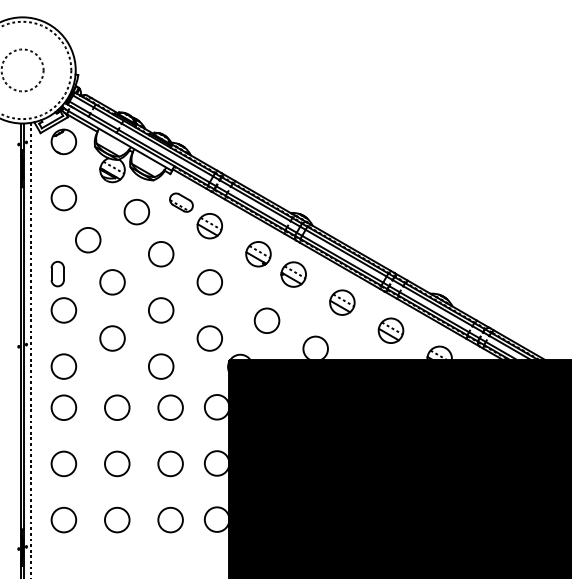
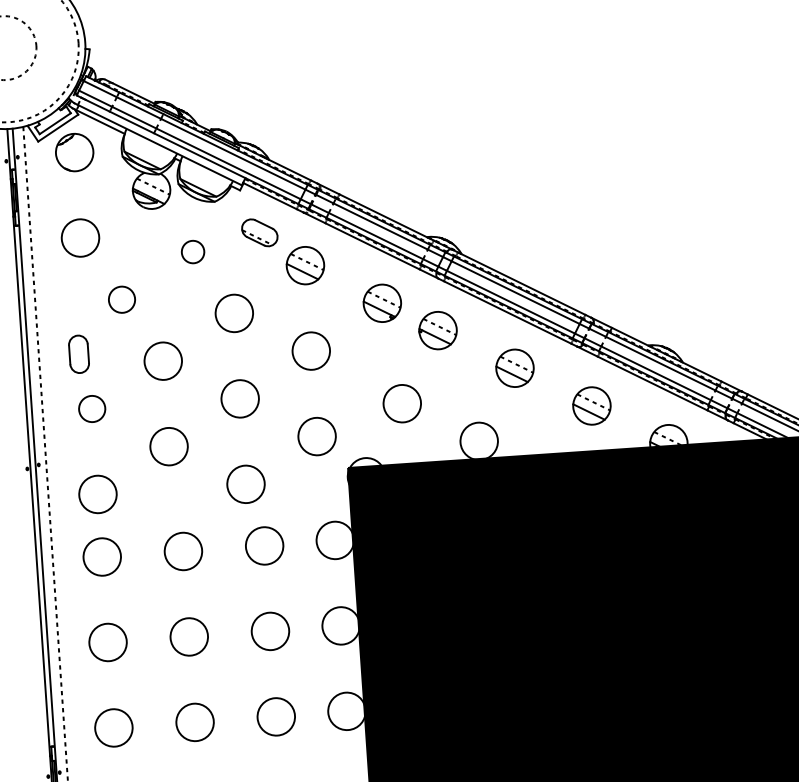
circle: (136, 212) -> (192, 252), size x0.6
circle: (88, 240) -> (122, 300), size x0.7
circle: (63, 310) -> (91, 409), size x0.7

